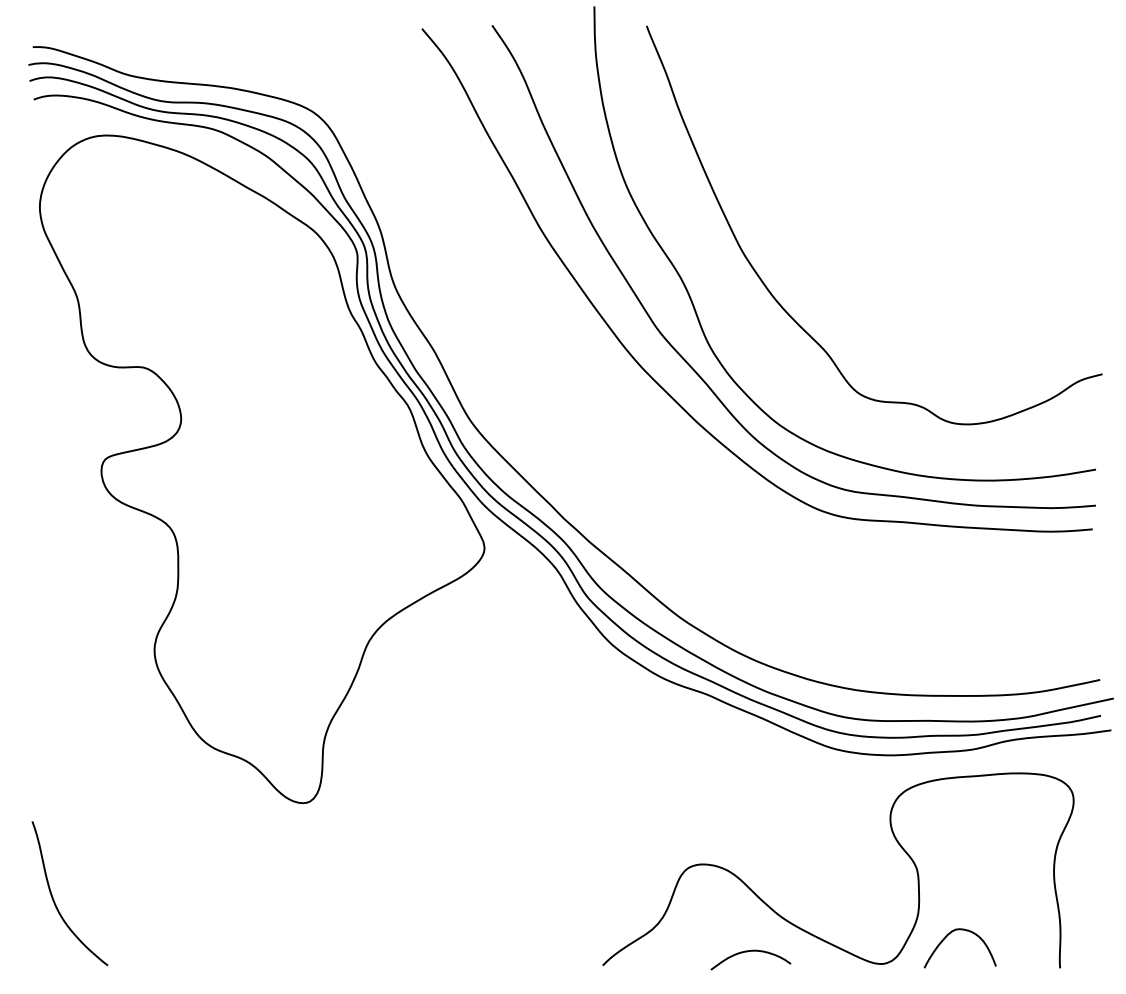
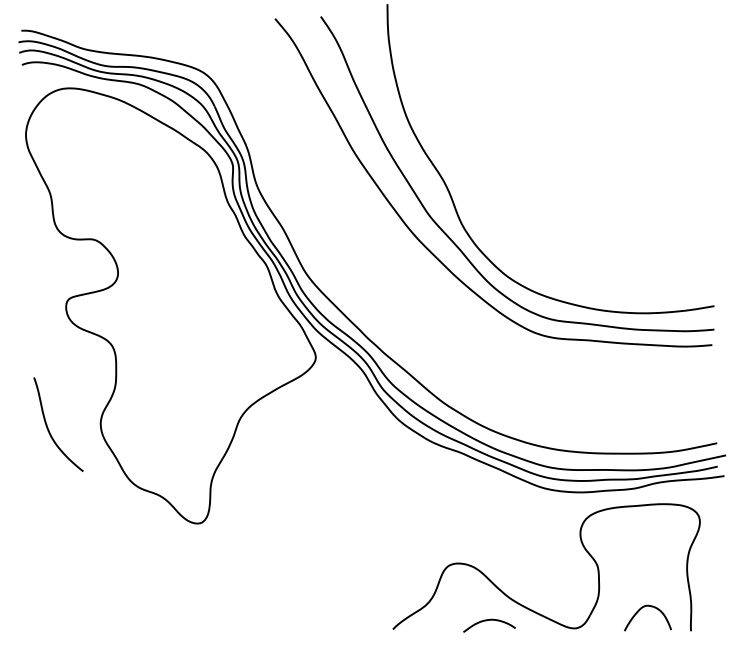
curve: (787, 310) -> (513, 202), removed
curve: (54, 898) -> (48, 427), moved
curve: (948, 936) -> (640, 610), moved

